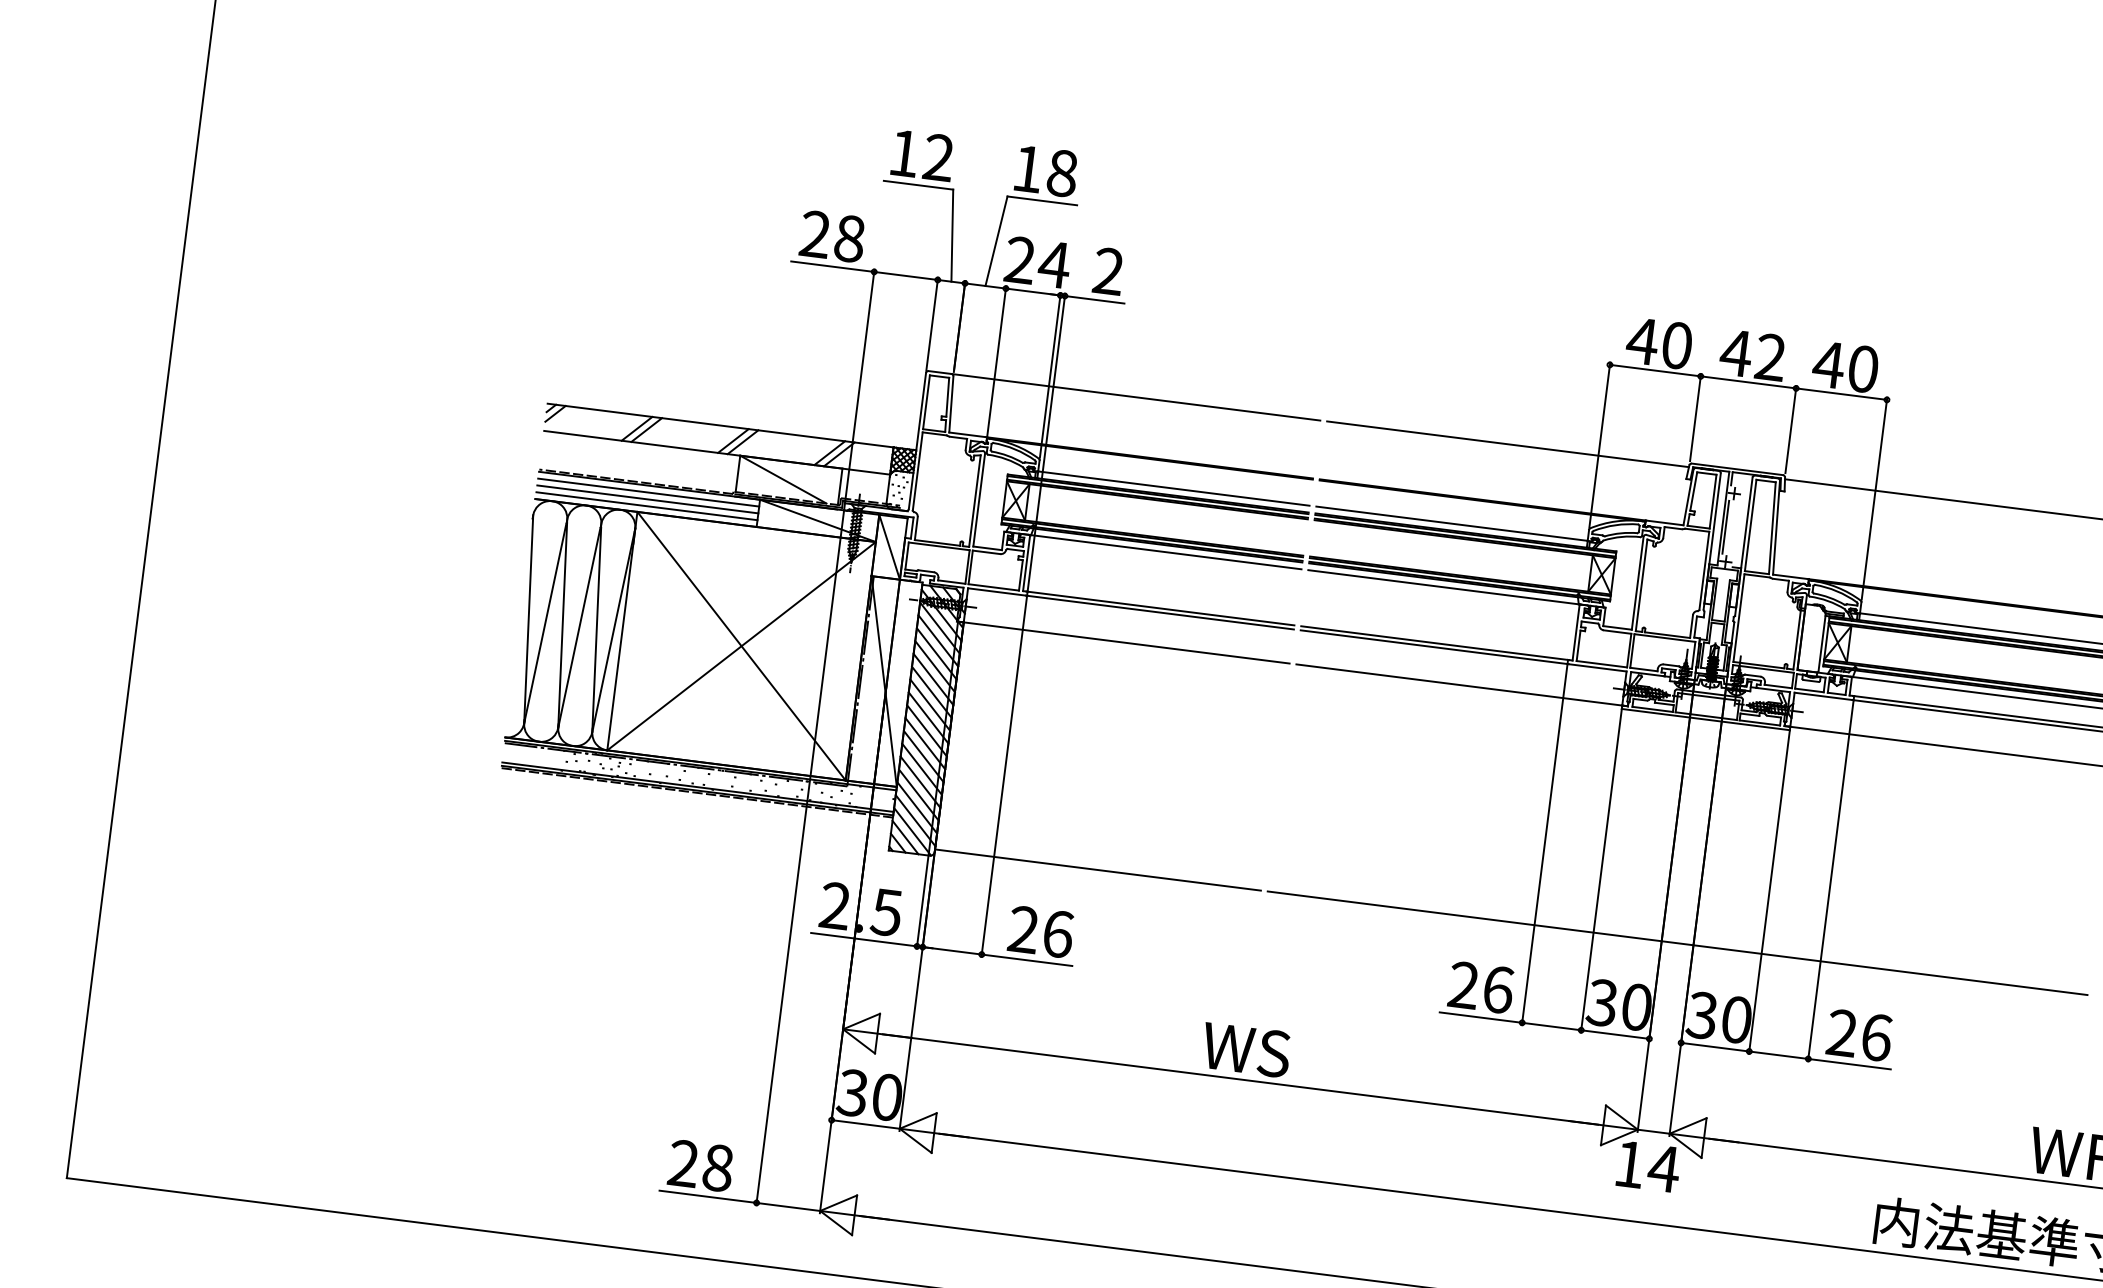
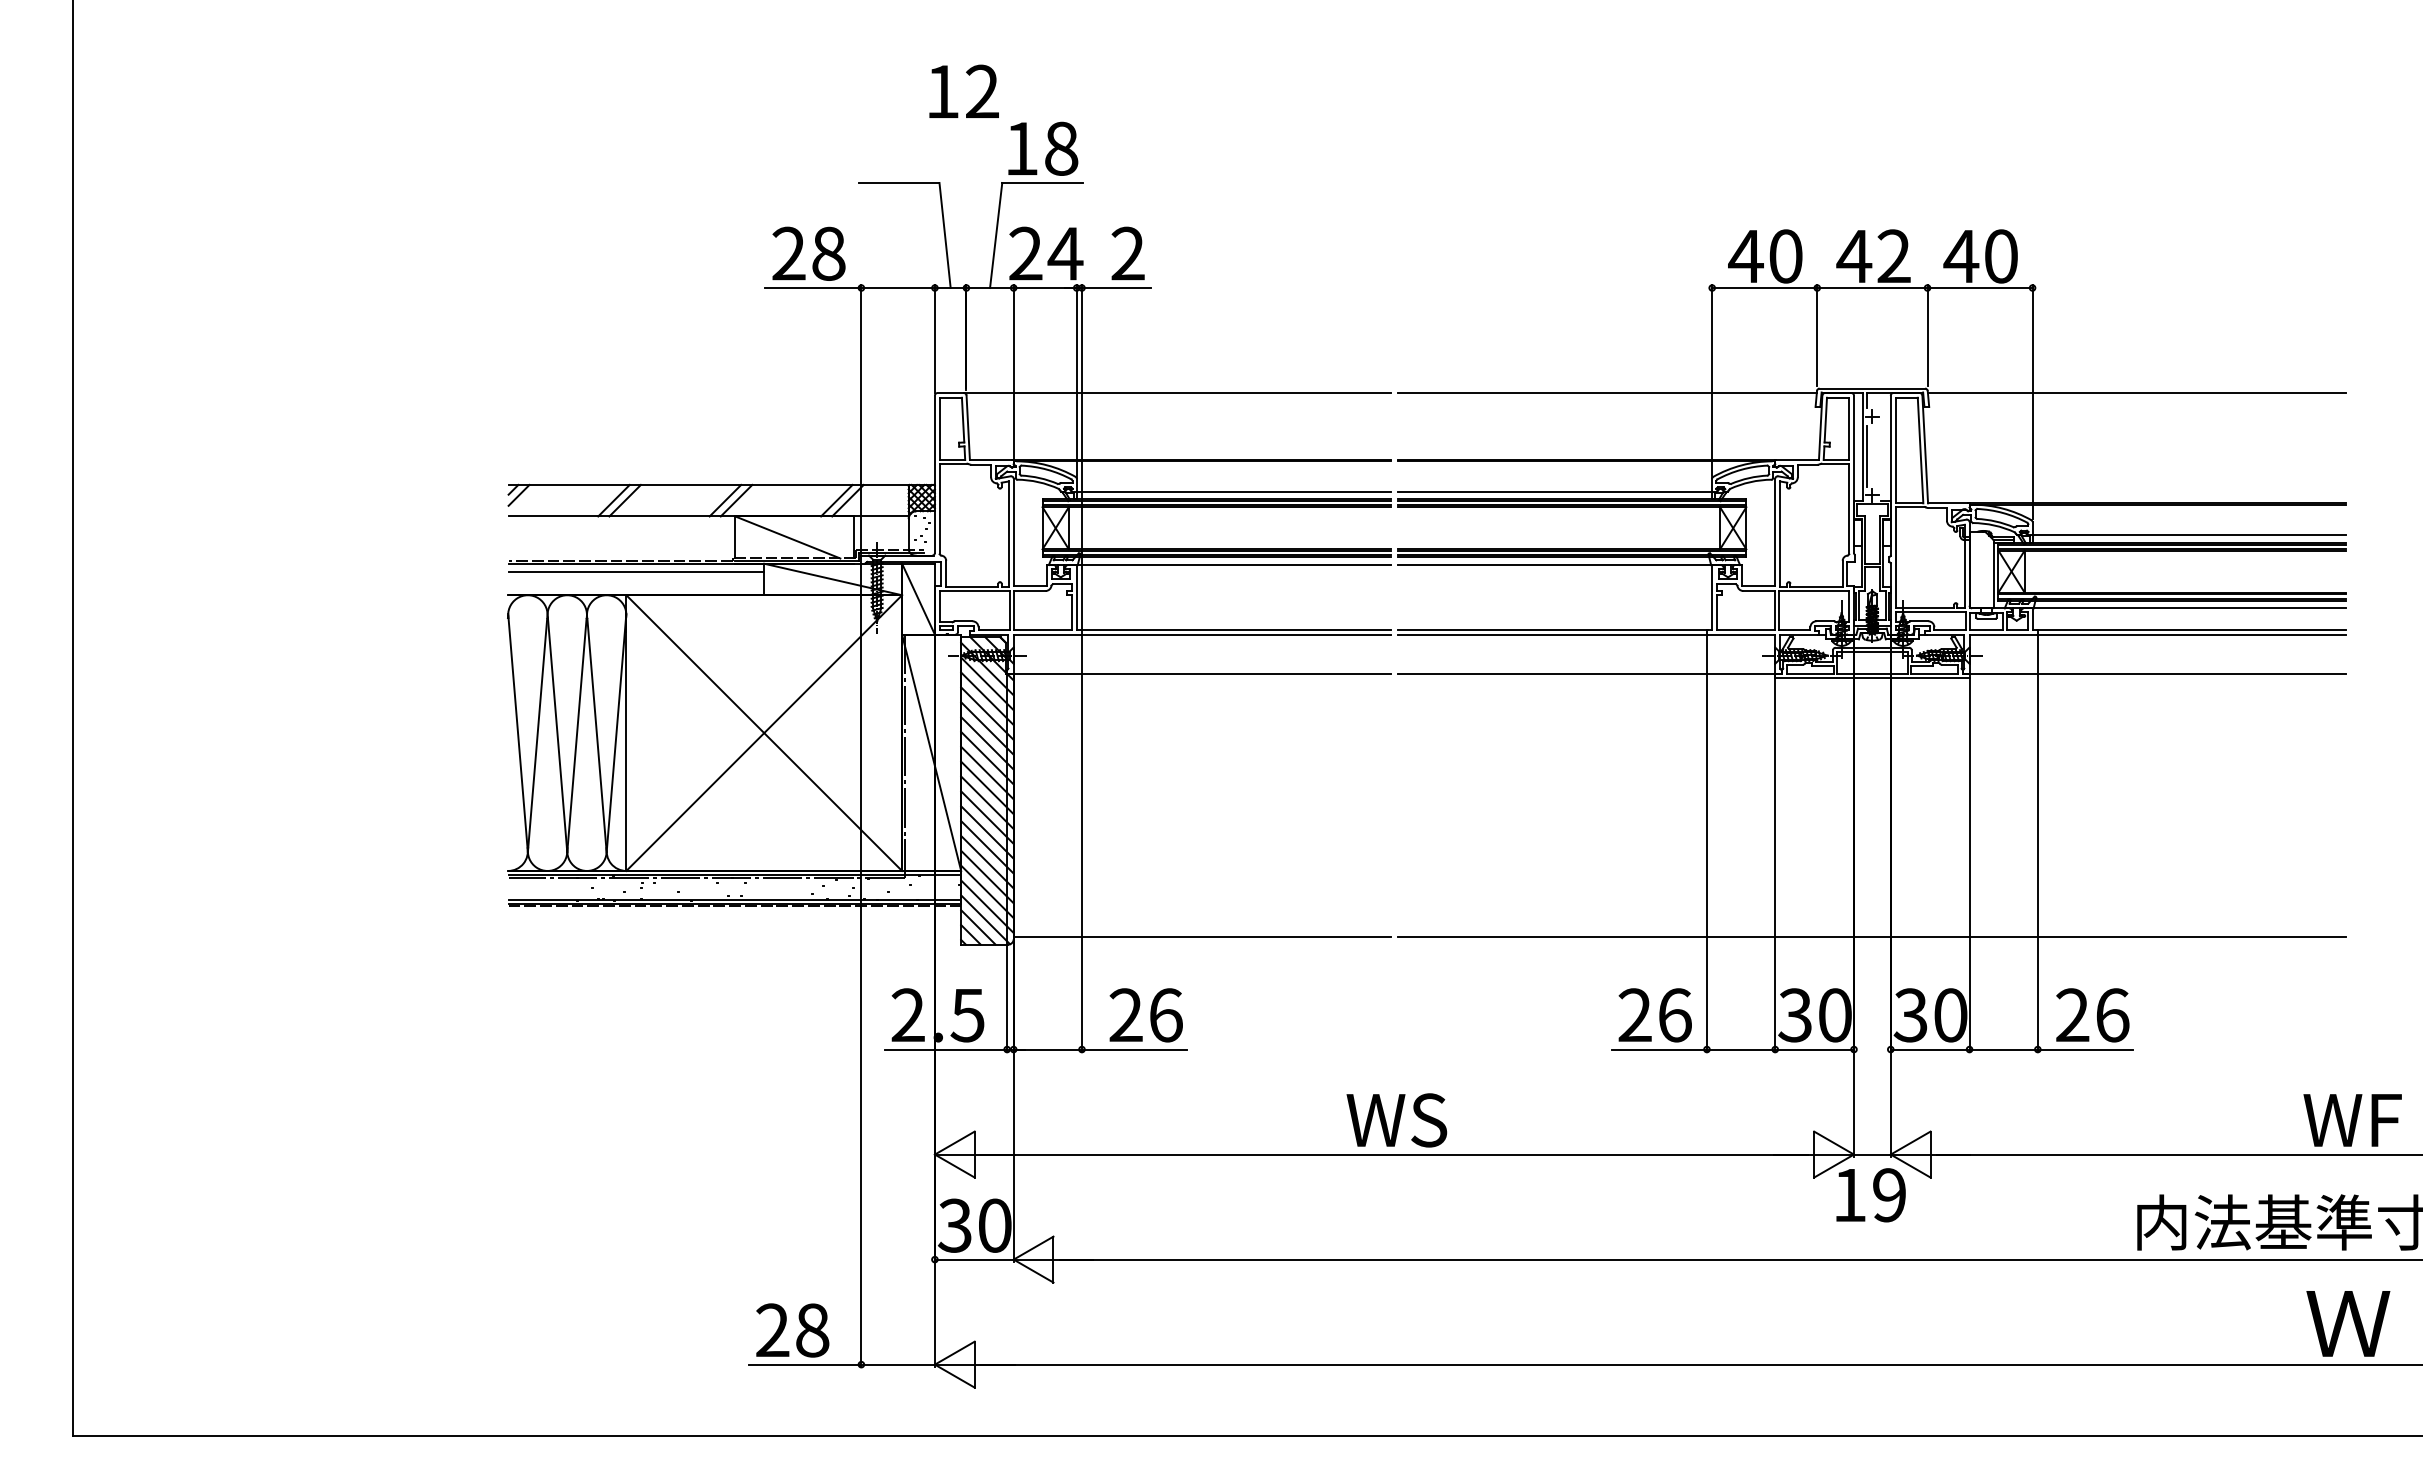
text: (922, 154) -> (963, 90), moved
line: (647, 499) -> (636, 579), removed
line: (647, 506) -> (636, 587), removed
text: (1664, 1168) -> (1889, 1195), 14 -> 19

